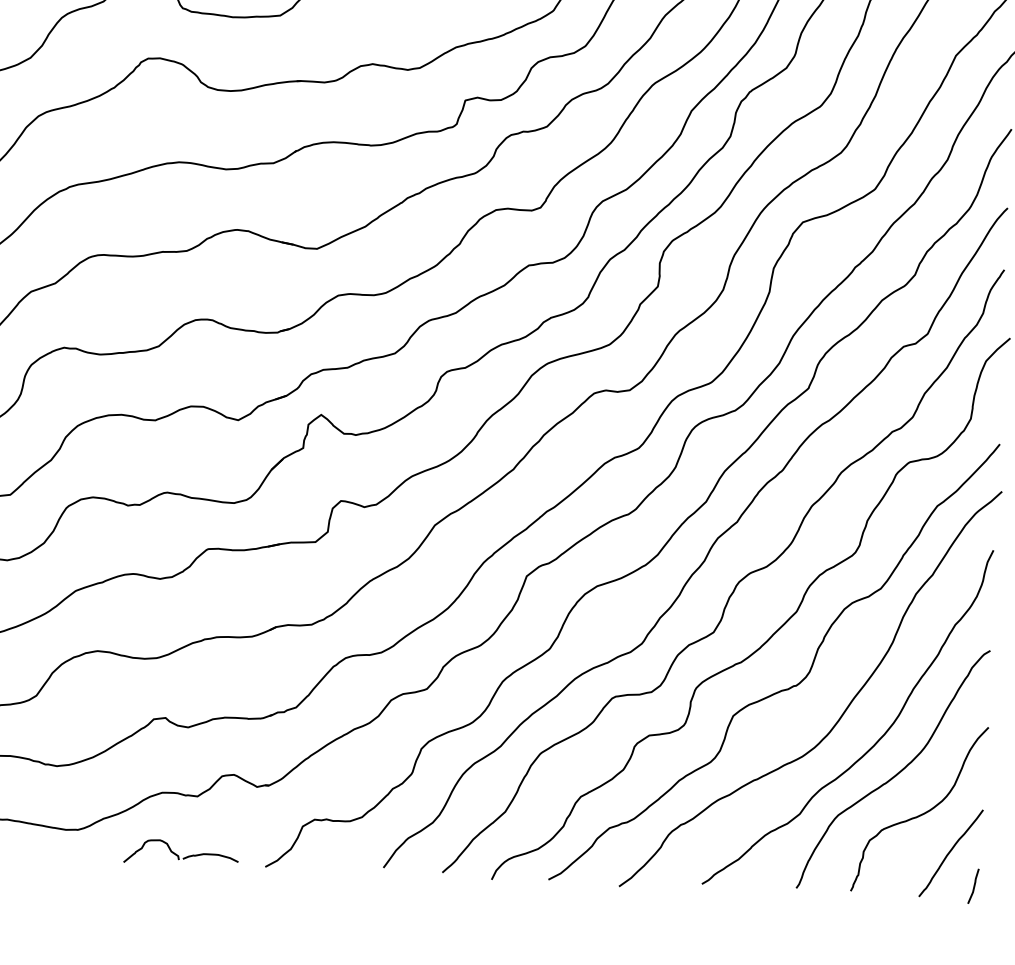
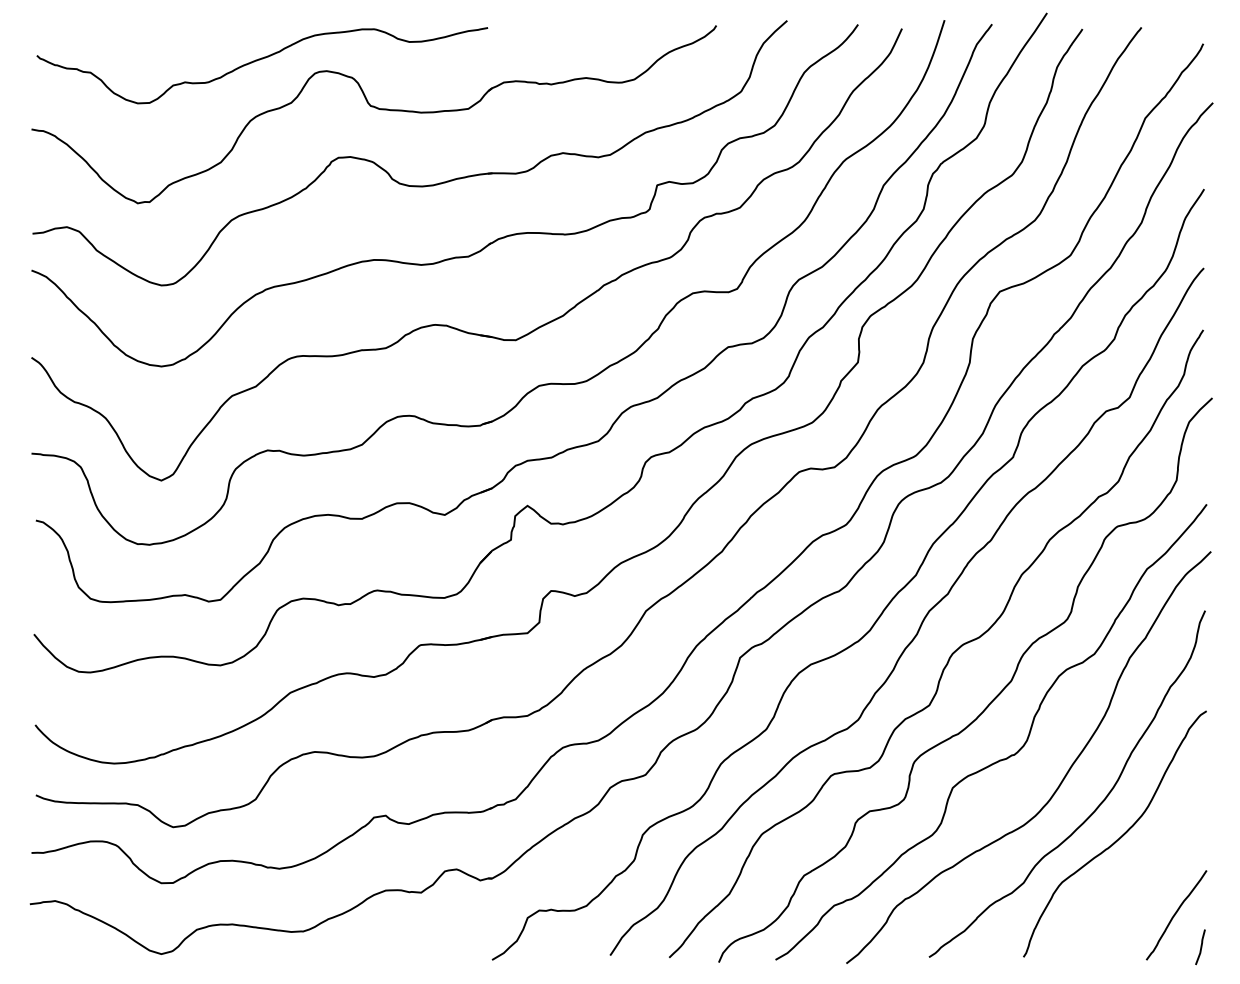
curve: (920, 814) -> (1144, 877), removed
part: (181, 852) -> (407, 949), removed

